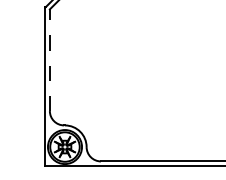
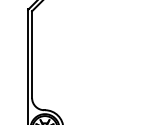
line: (49, 60) -> (31, 54), dashed -> solid

